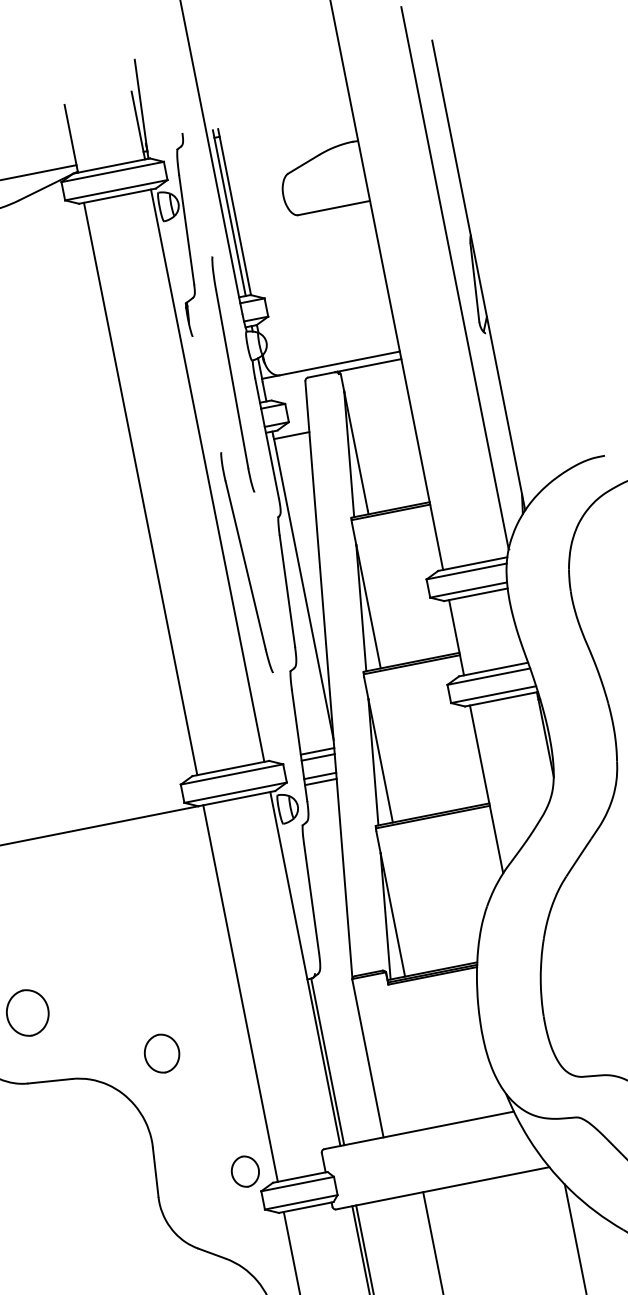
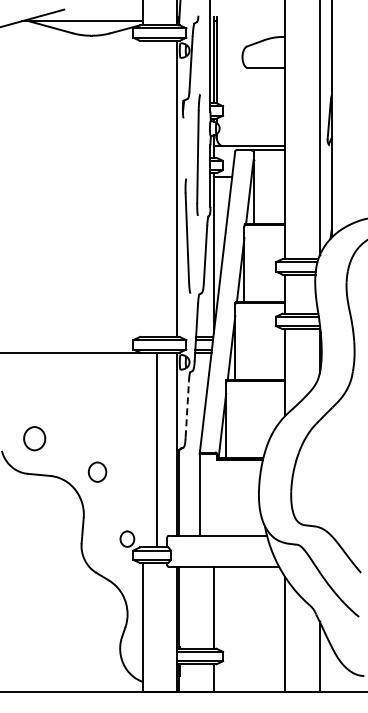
line: (232, 373) -> (198, 154), moved
line: (140, 488) -> (142, 188), removed
line: (311, 898) -> (187, 409), solid -> dashed
line: (240, 992) -> (156, 449), moved

